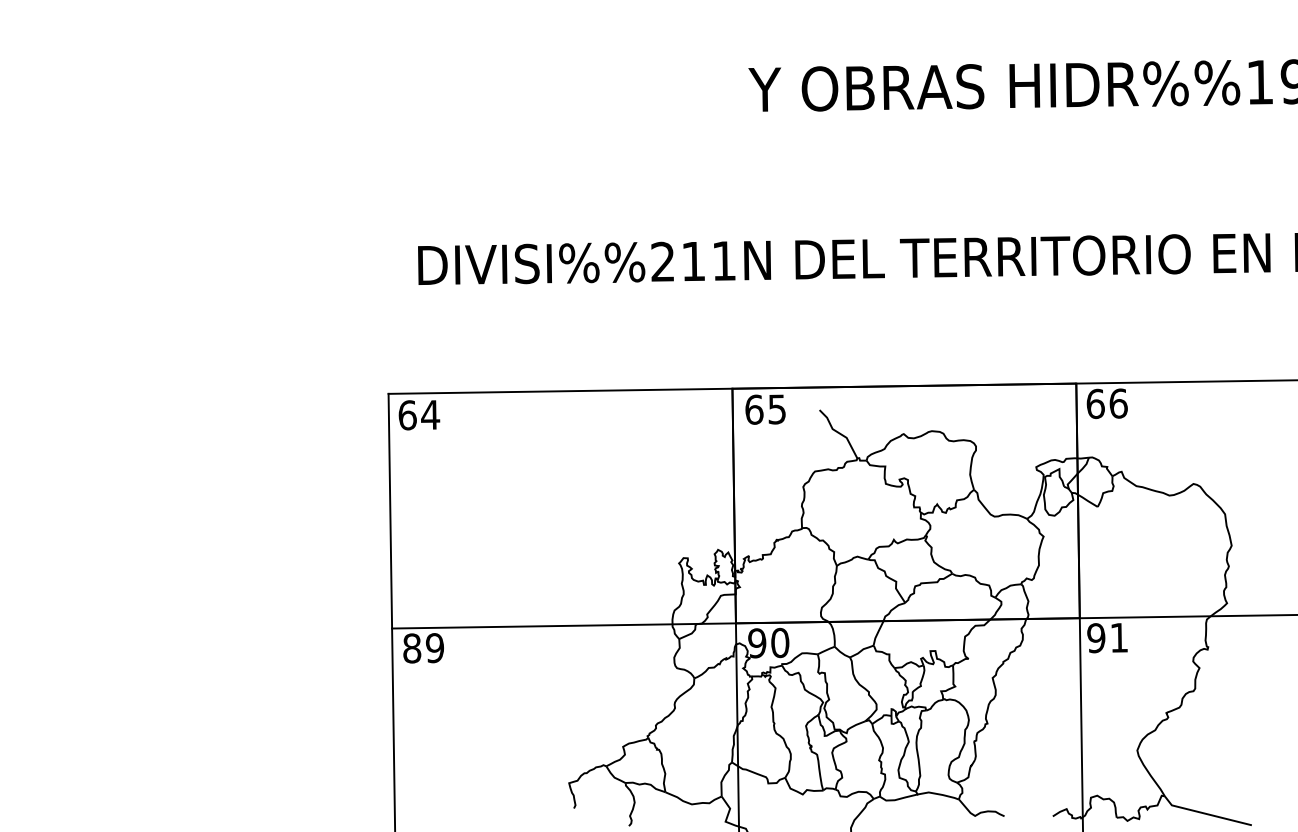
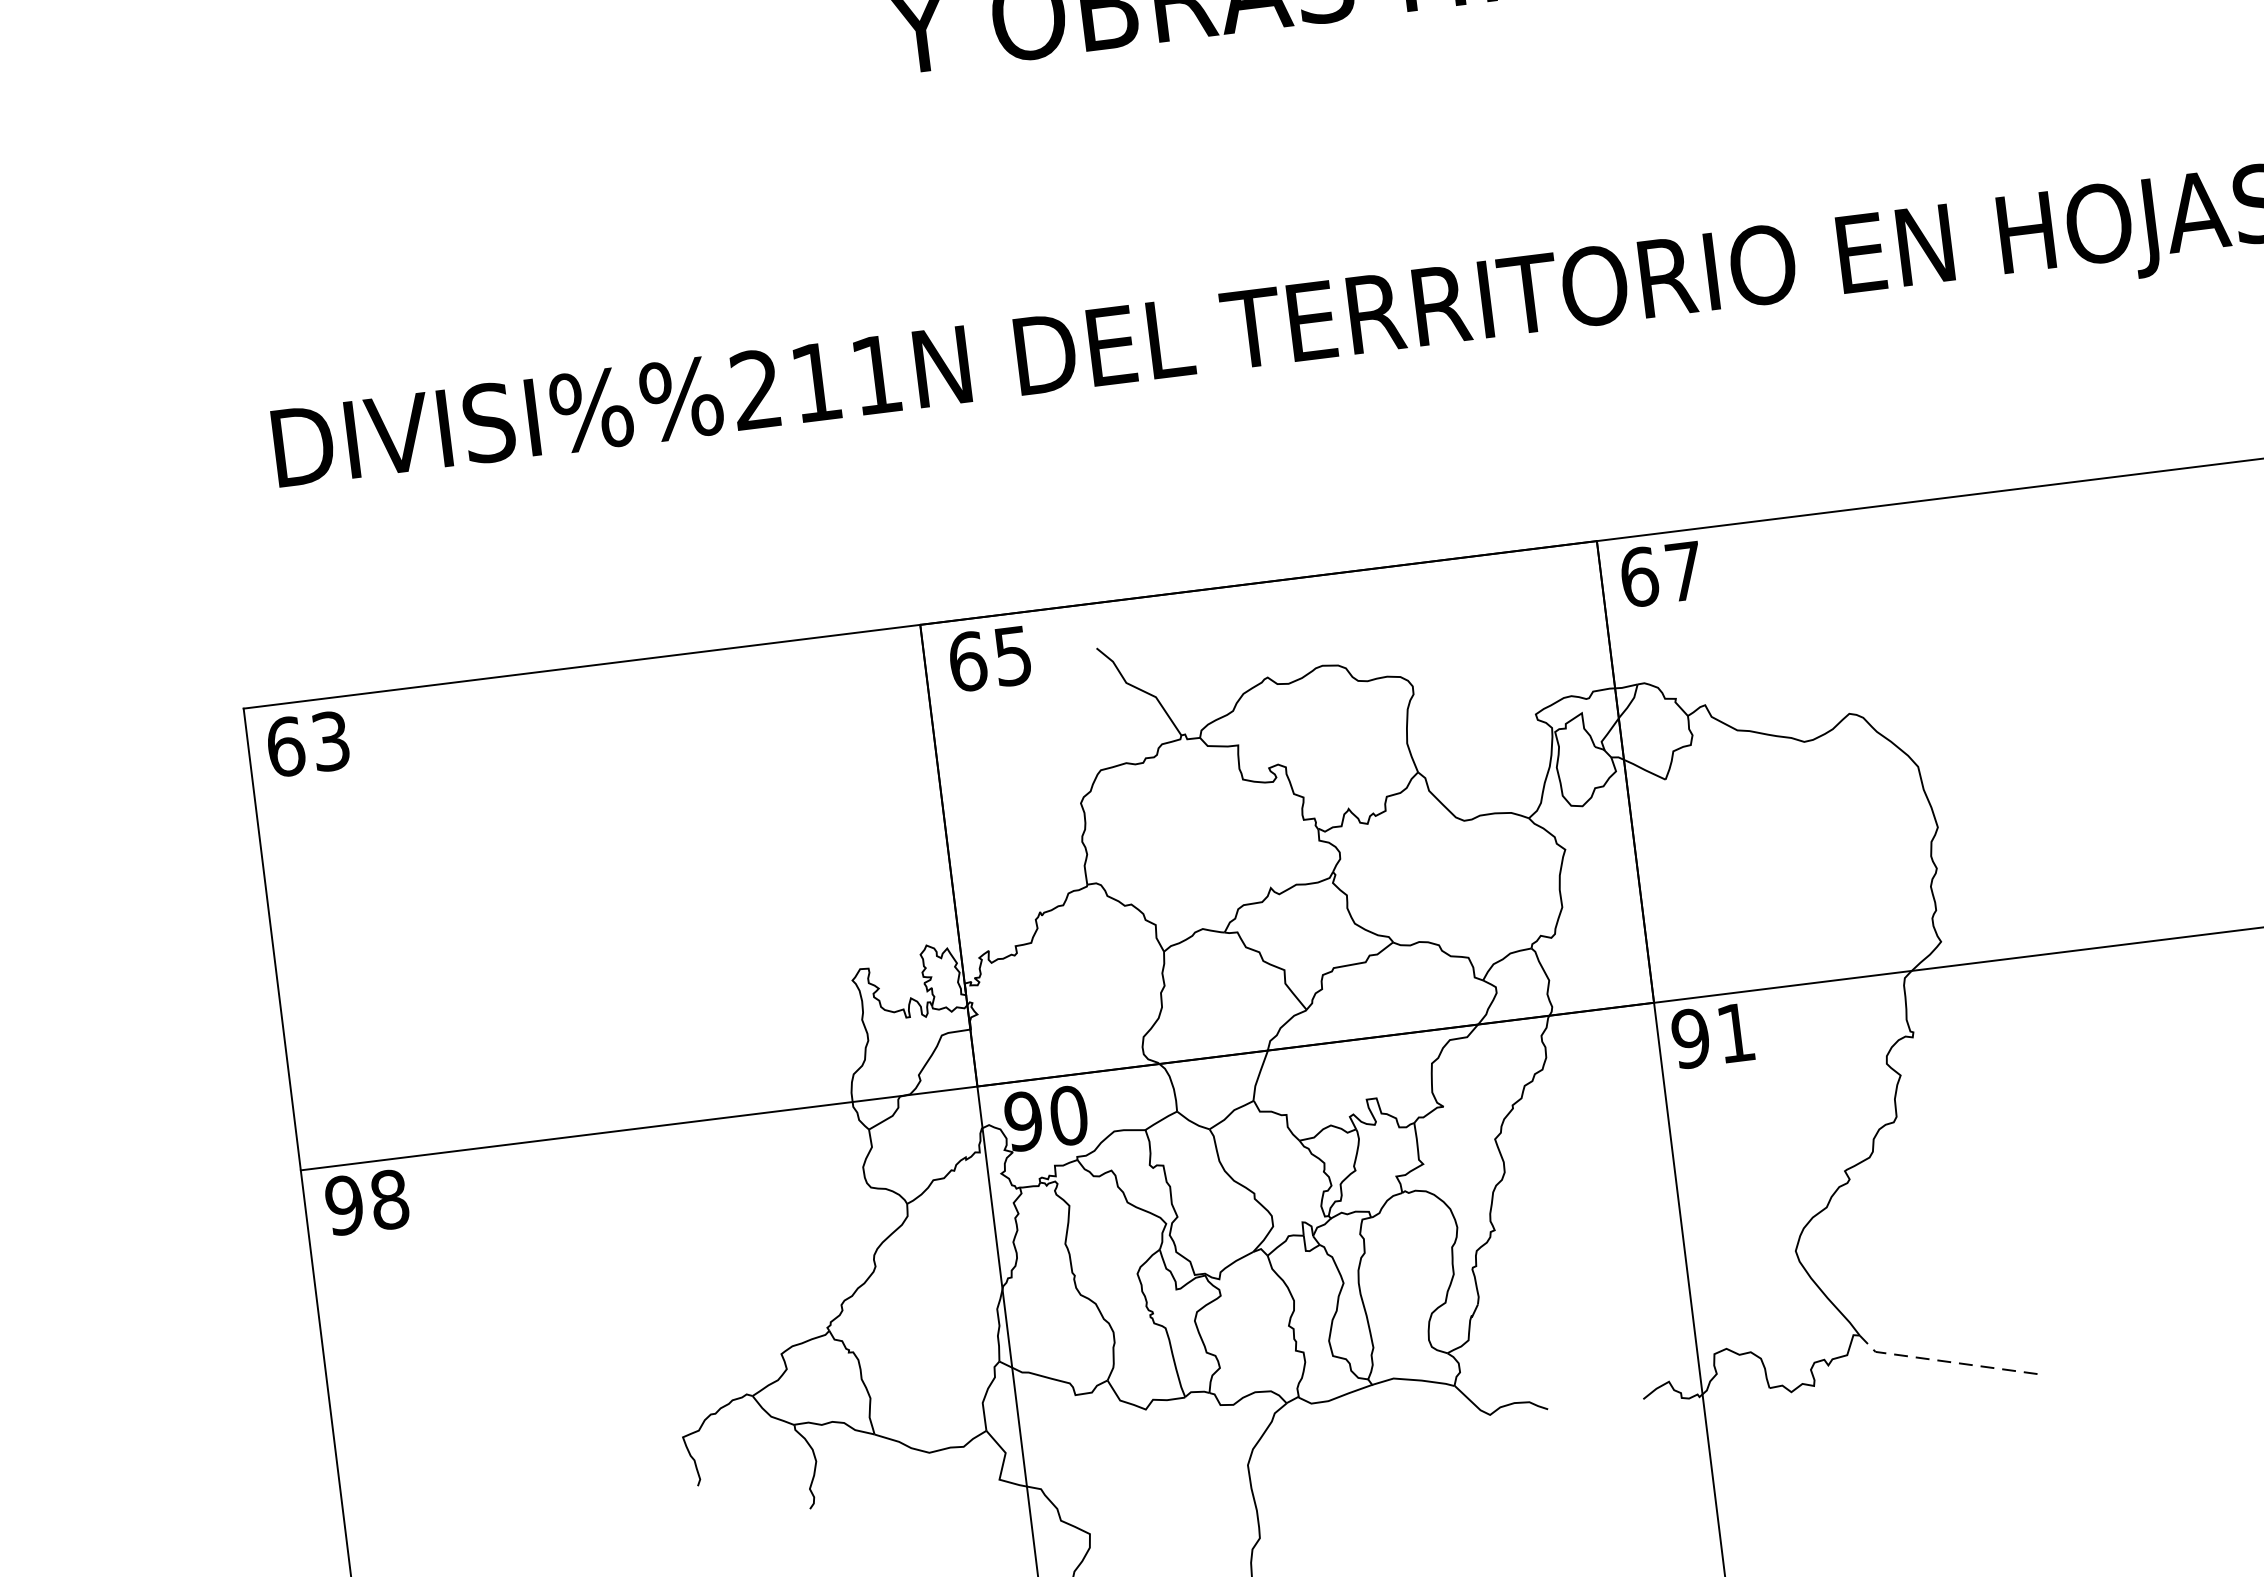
text: (1118, 403) -> (1684, 571), 66 -> 67
text: (430, 415) -> (330, 742), 64 -> 63
text: (423, 648) -> (366, 1202), 89 -> 98
line: (1205, 813) -> (1943, 1360), solid -> dashed

